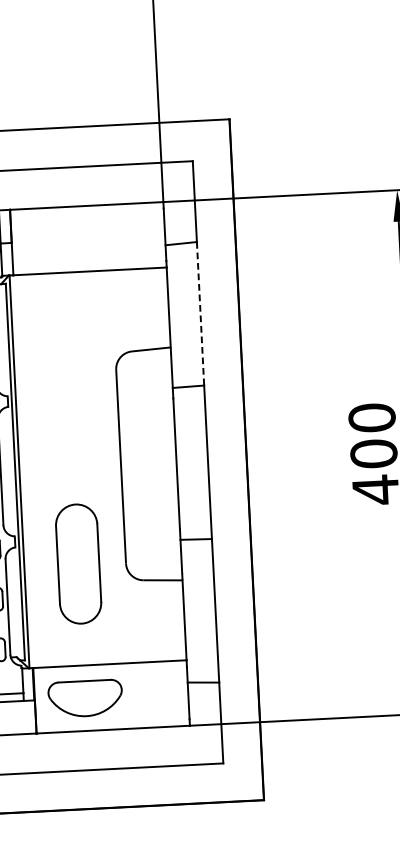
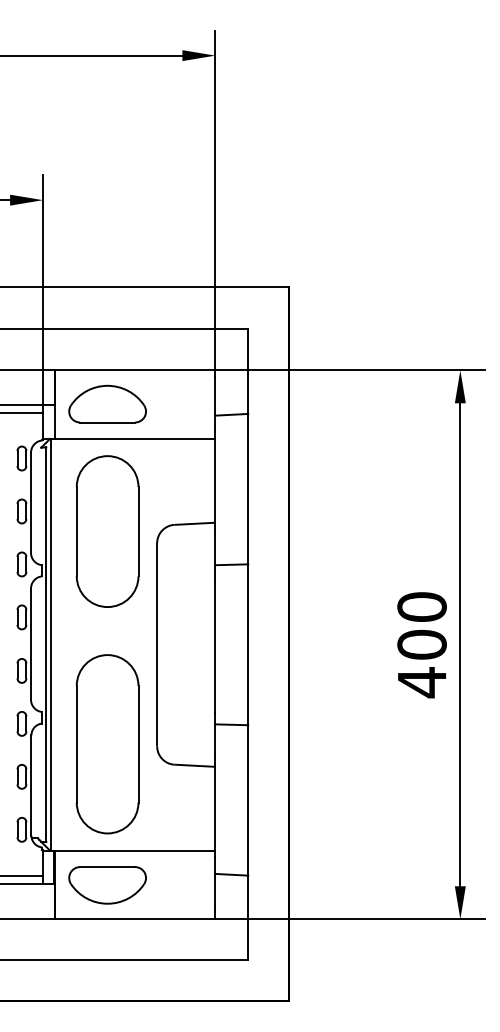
part: (62, 238) -> (107, 403), added
line: (200, 314) -> (248, 489), dashed -> solid
part: (68, 361) -> (107, 531), added
part: (78, 564) -> (107, 744), size x1.43

